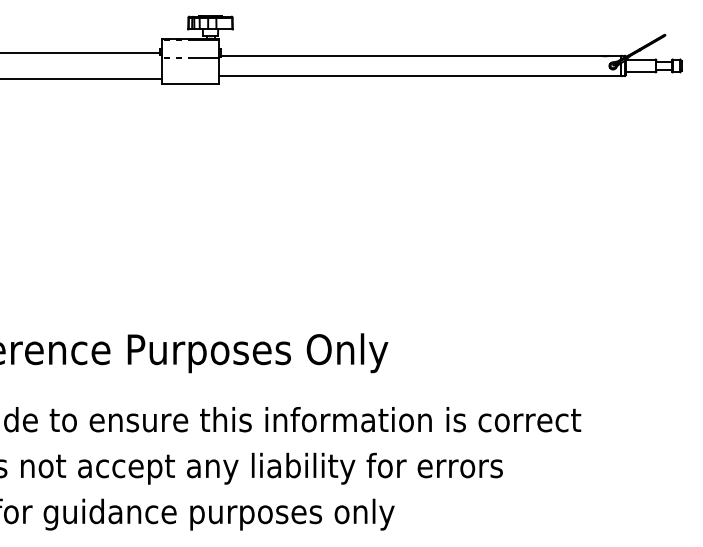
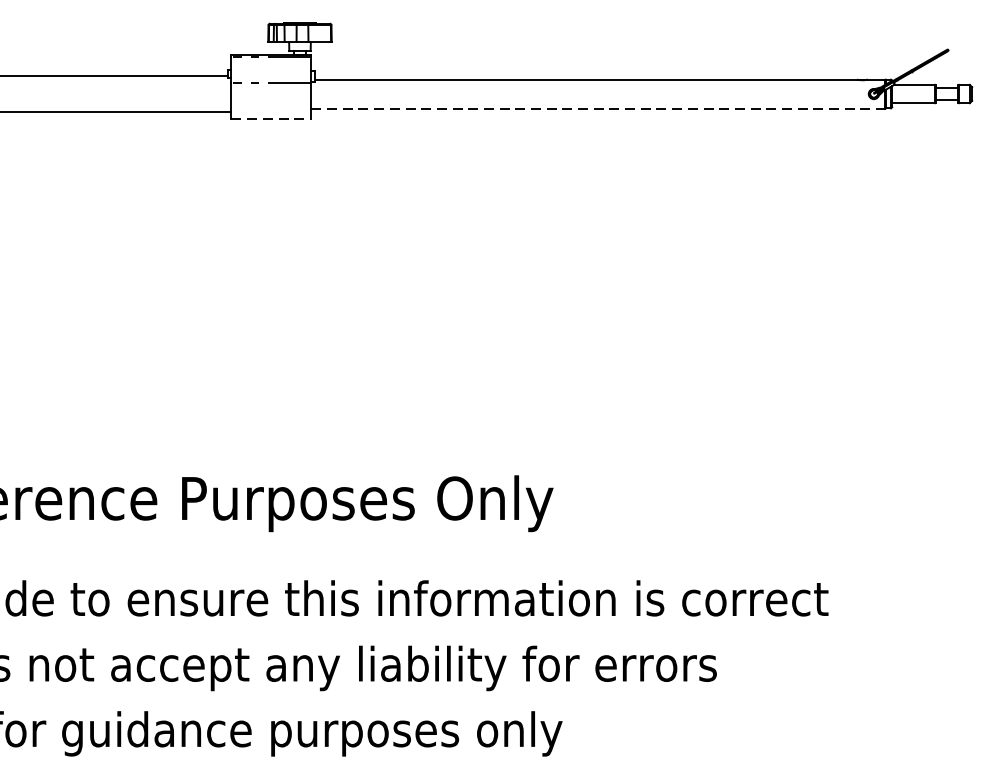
line: (420, 76) -> (599, 109), solid -> dashed
line: (191, 83) -> (272, 119), solid -> dashed

